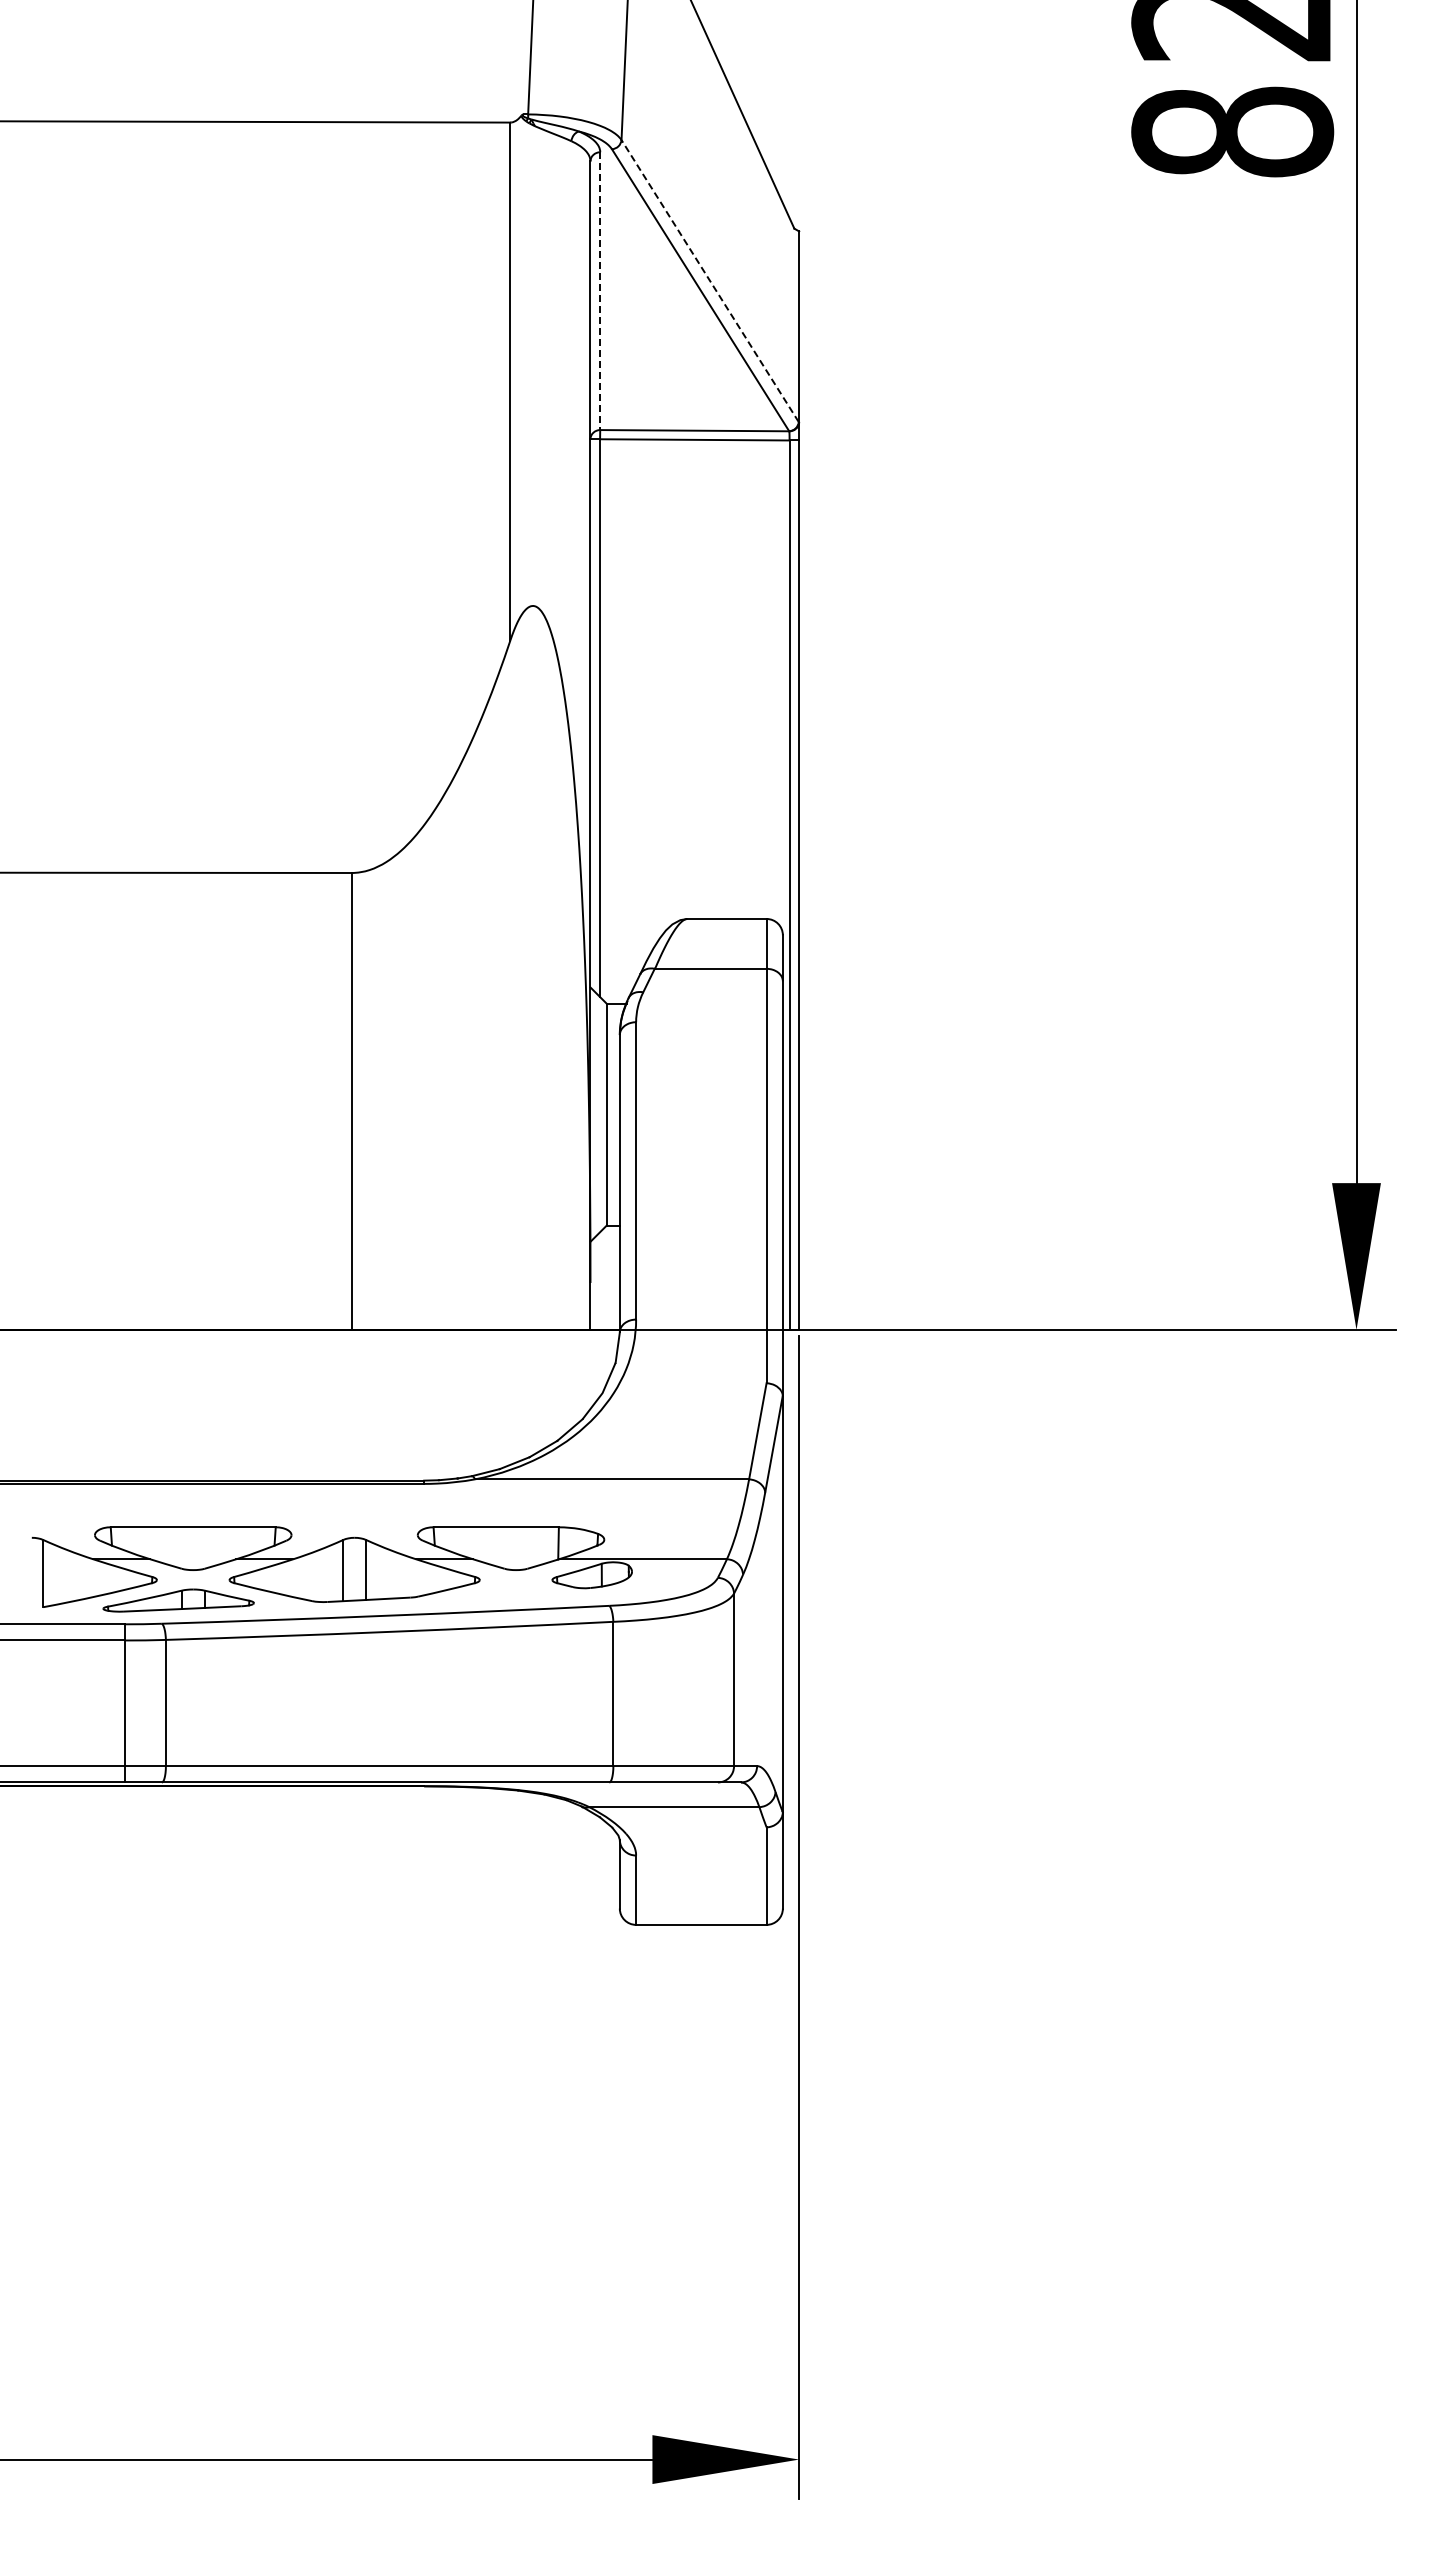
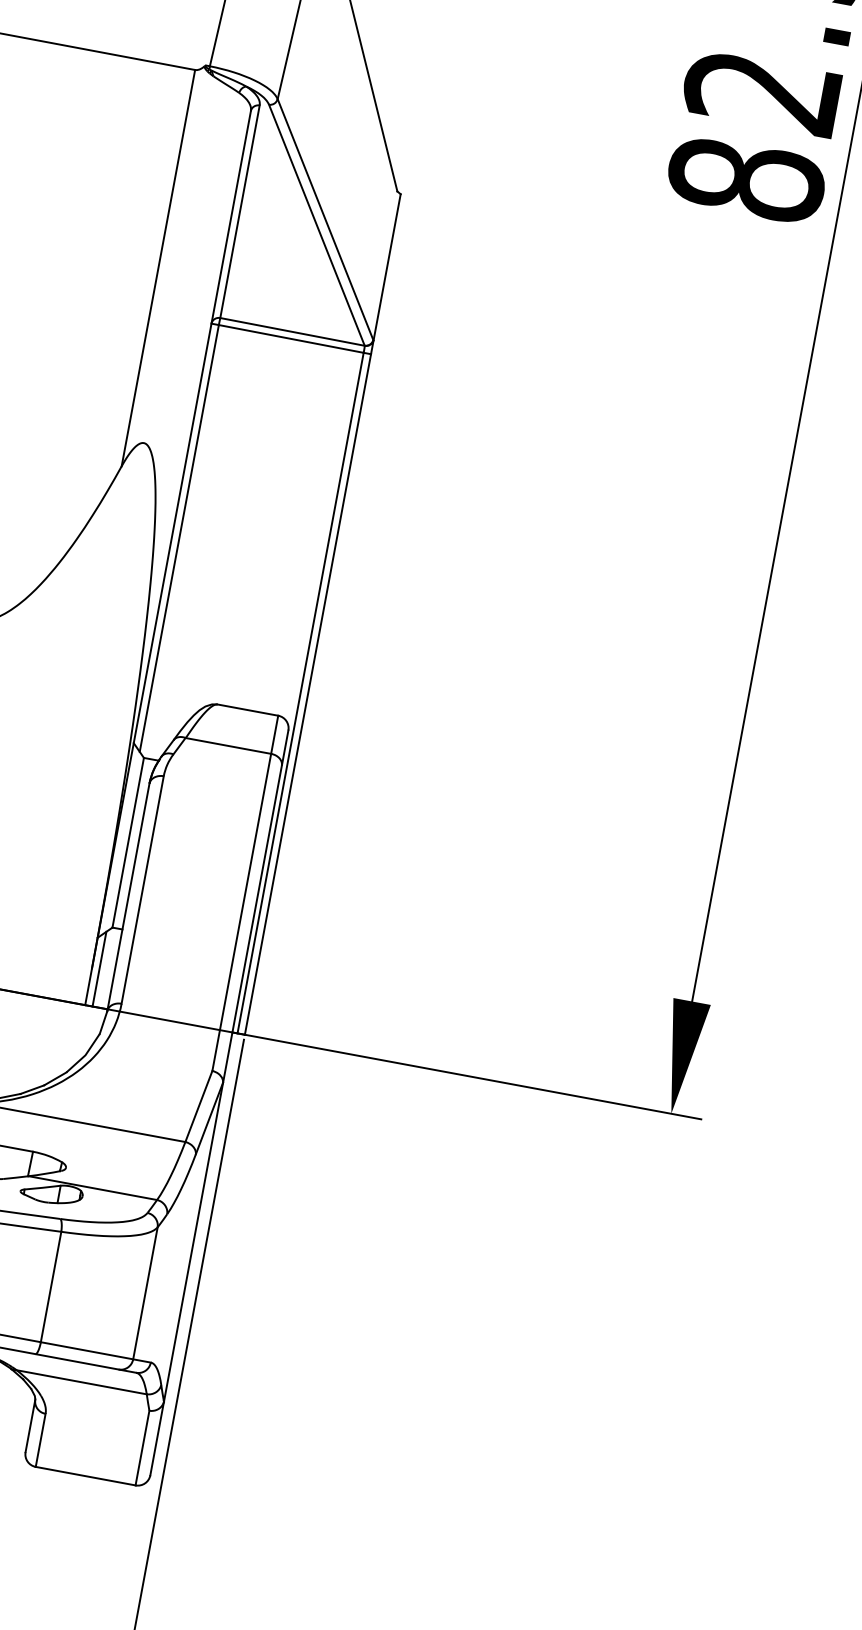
line: (710, 281) -> (325, 219), dashed -> solid
line: (600, 291) -> (240, 212), dashed -> solid
line: (600, 1280) -> (99, 968), added

